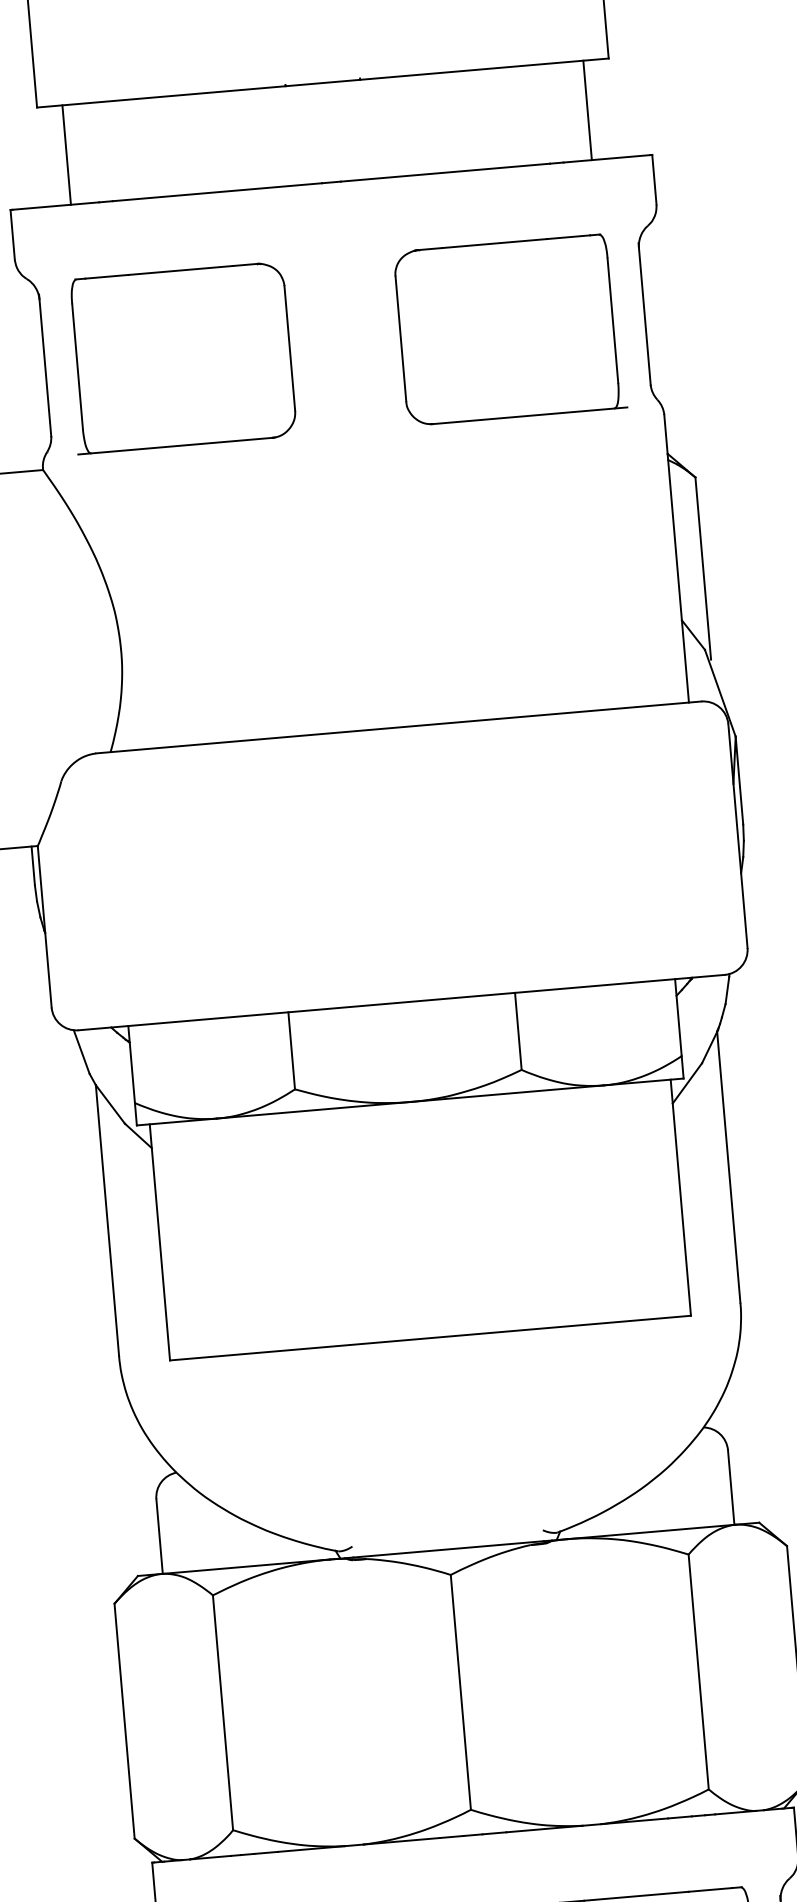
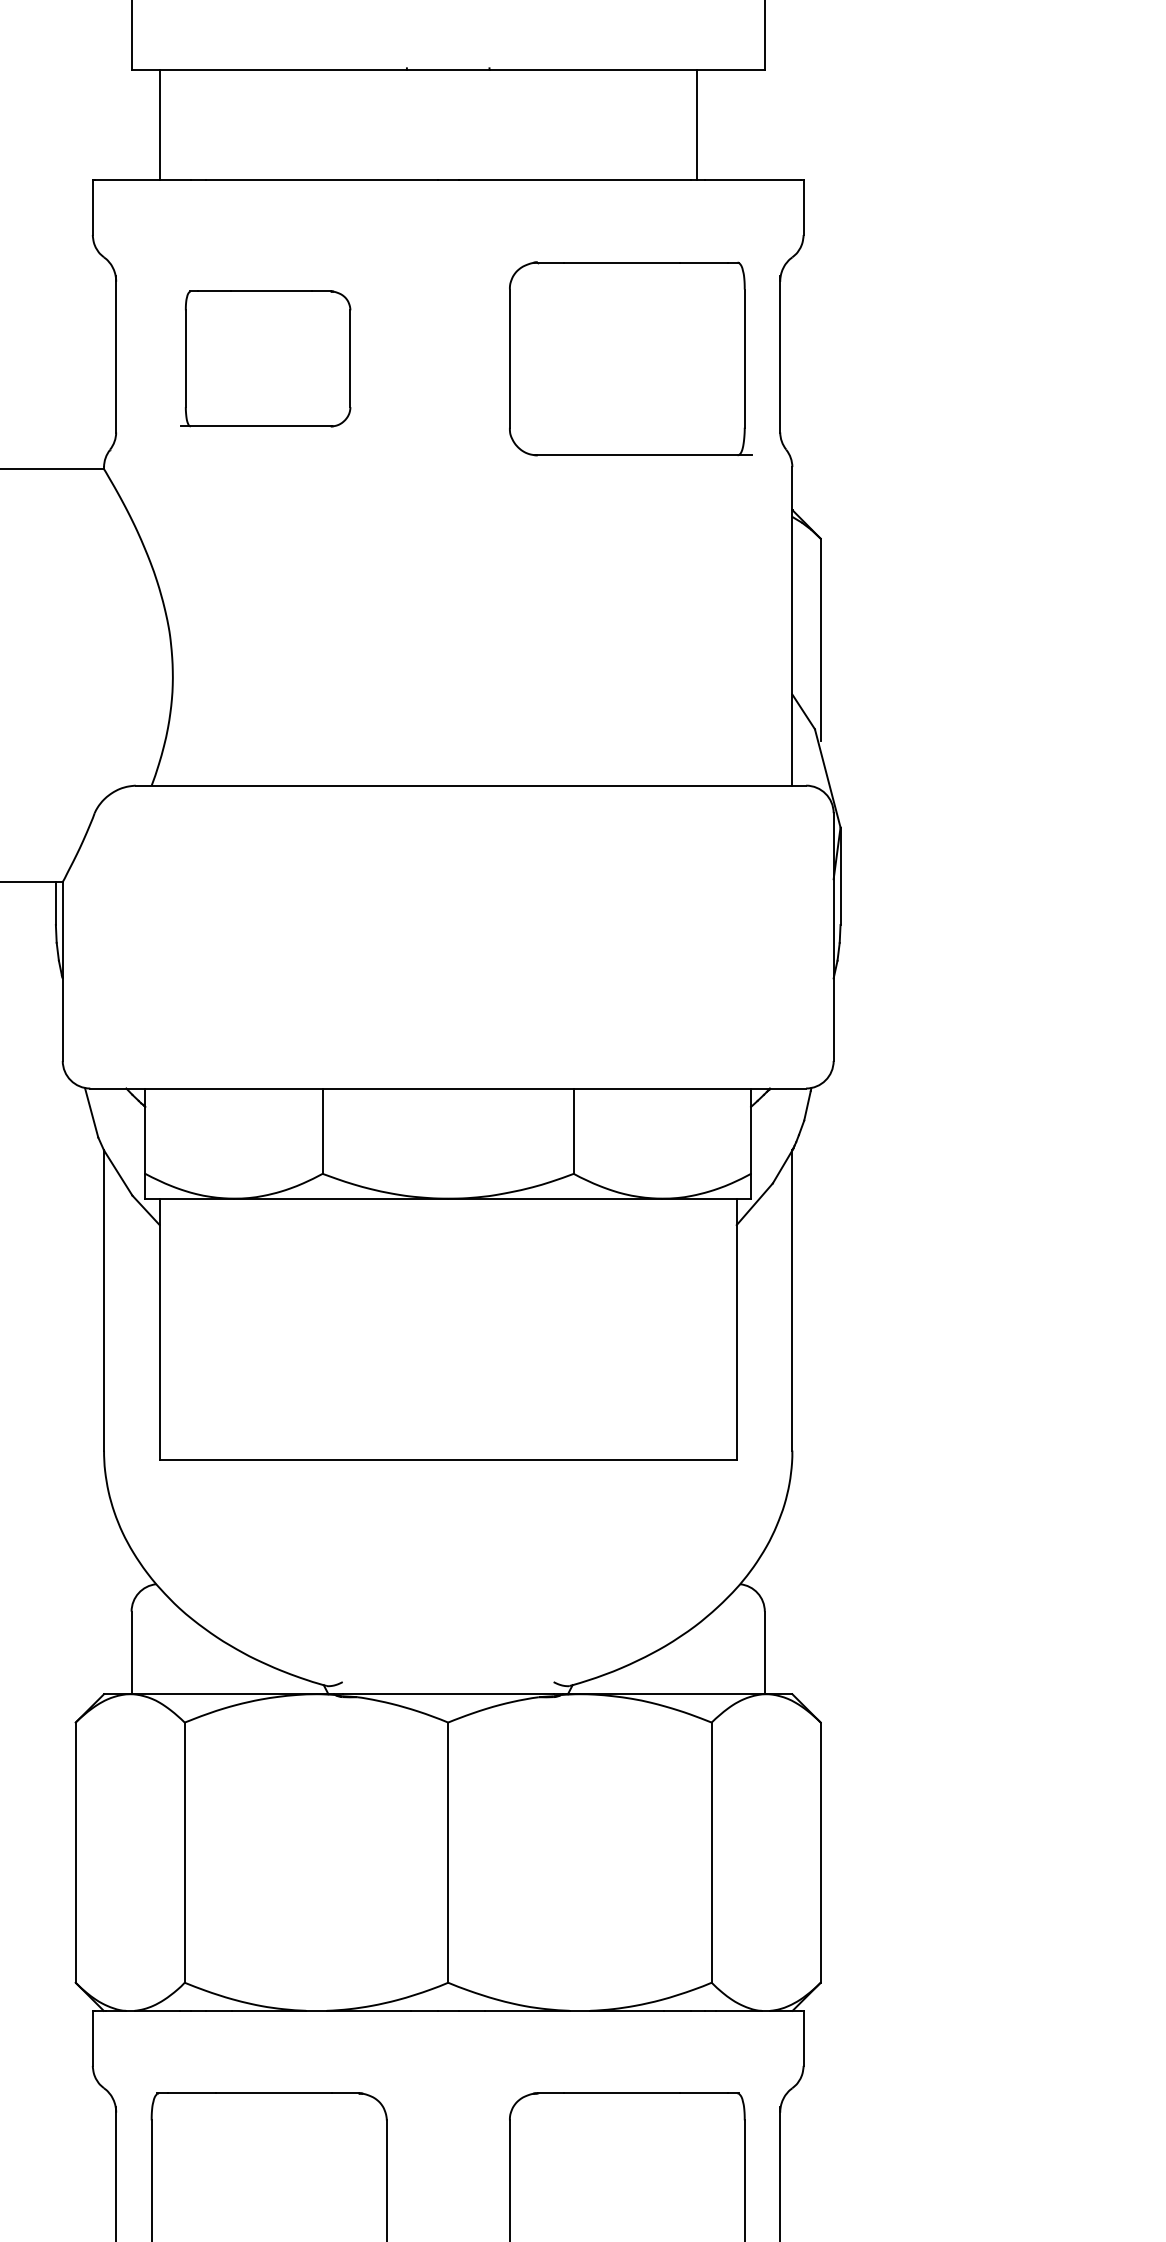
line: (587, 110) -> (696, 124), moved
part: (180, 357) -> (265, 358), size x0.7

